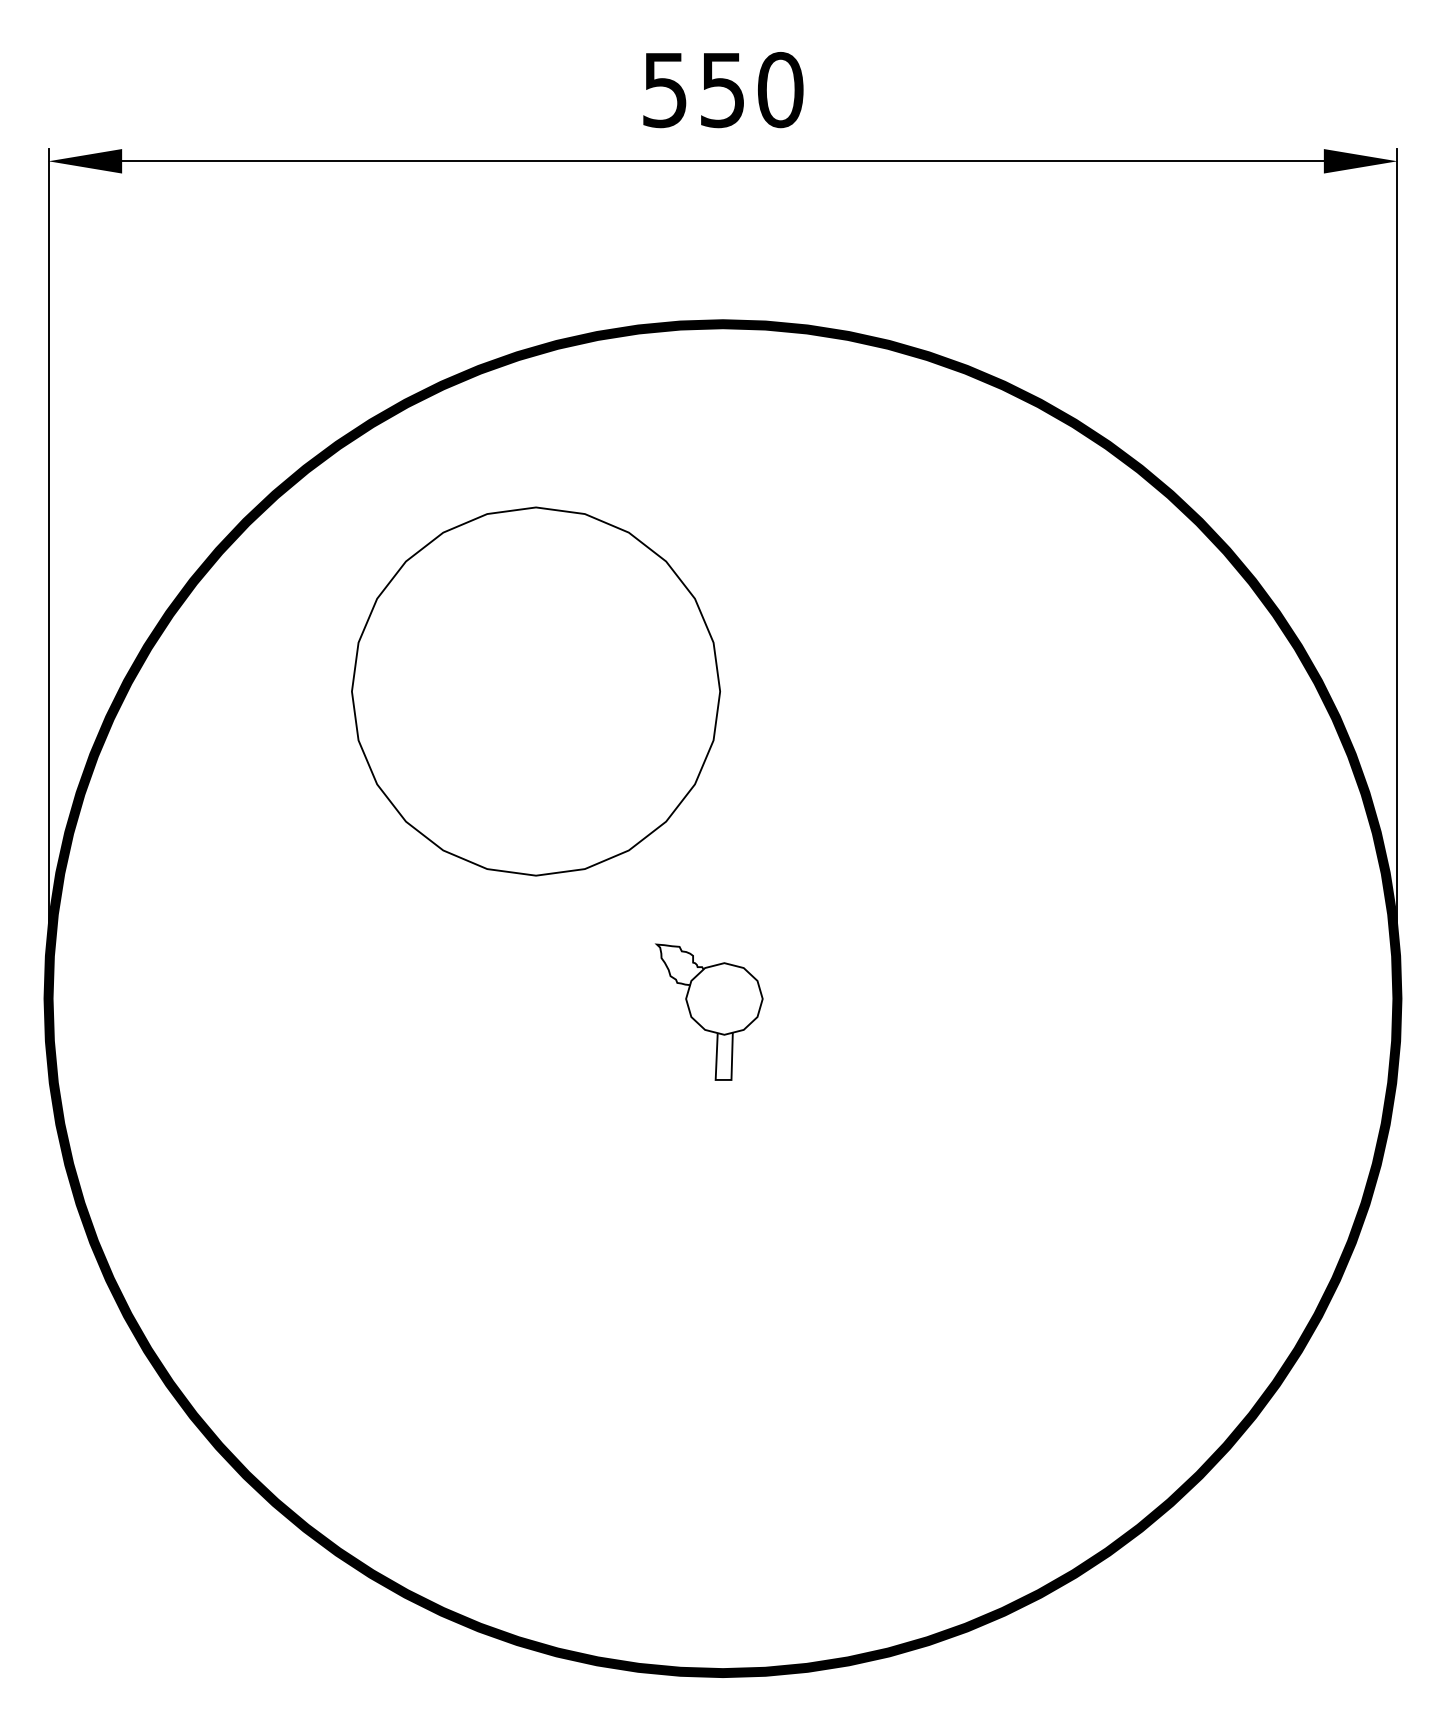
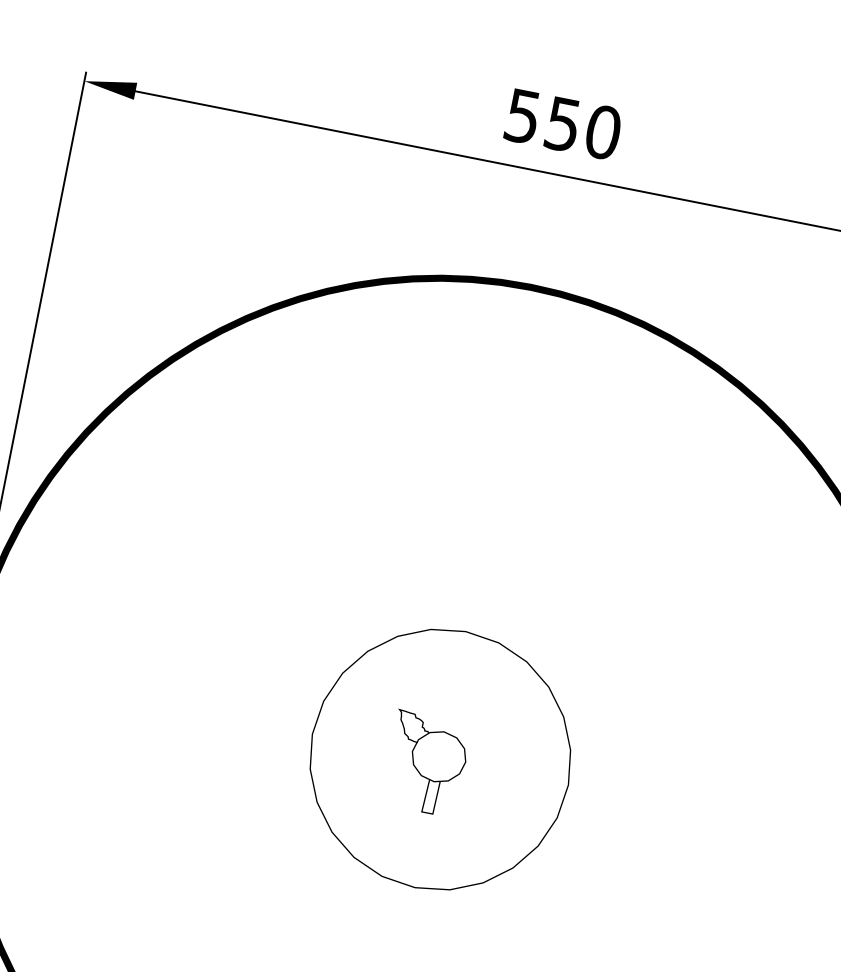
part: (535, 691) -> (440, 759), moved

